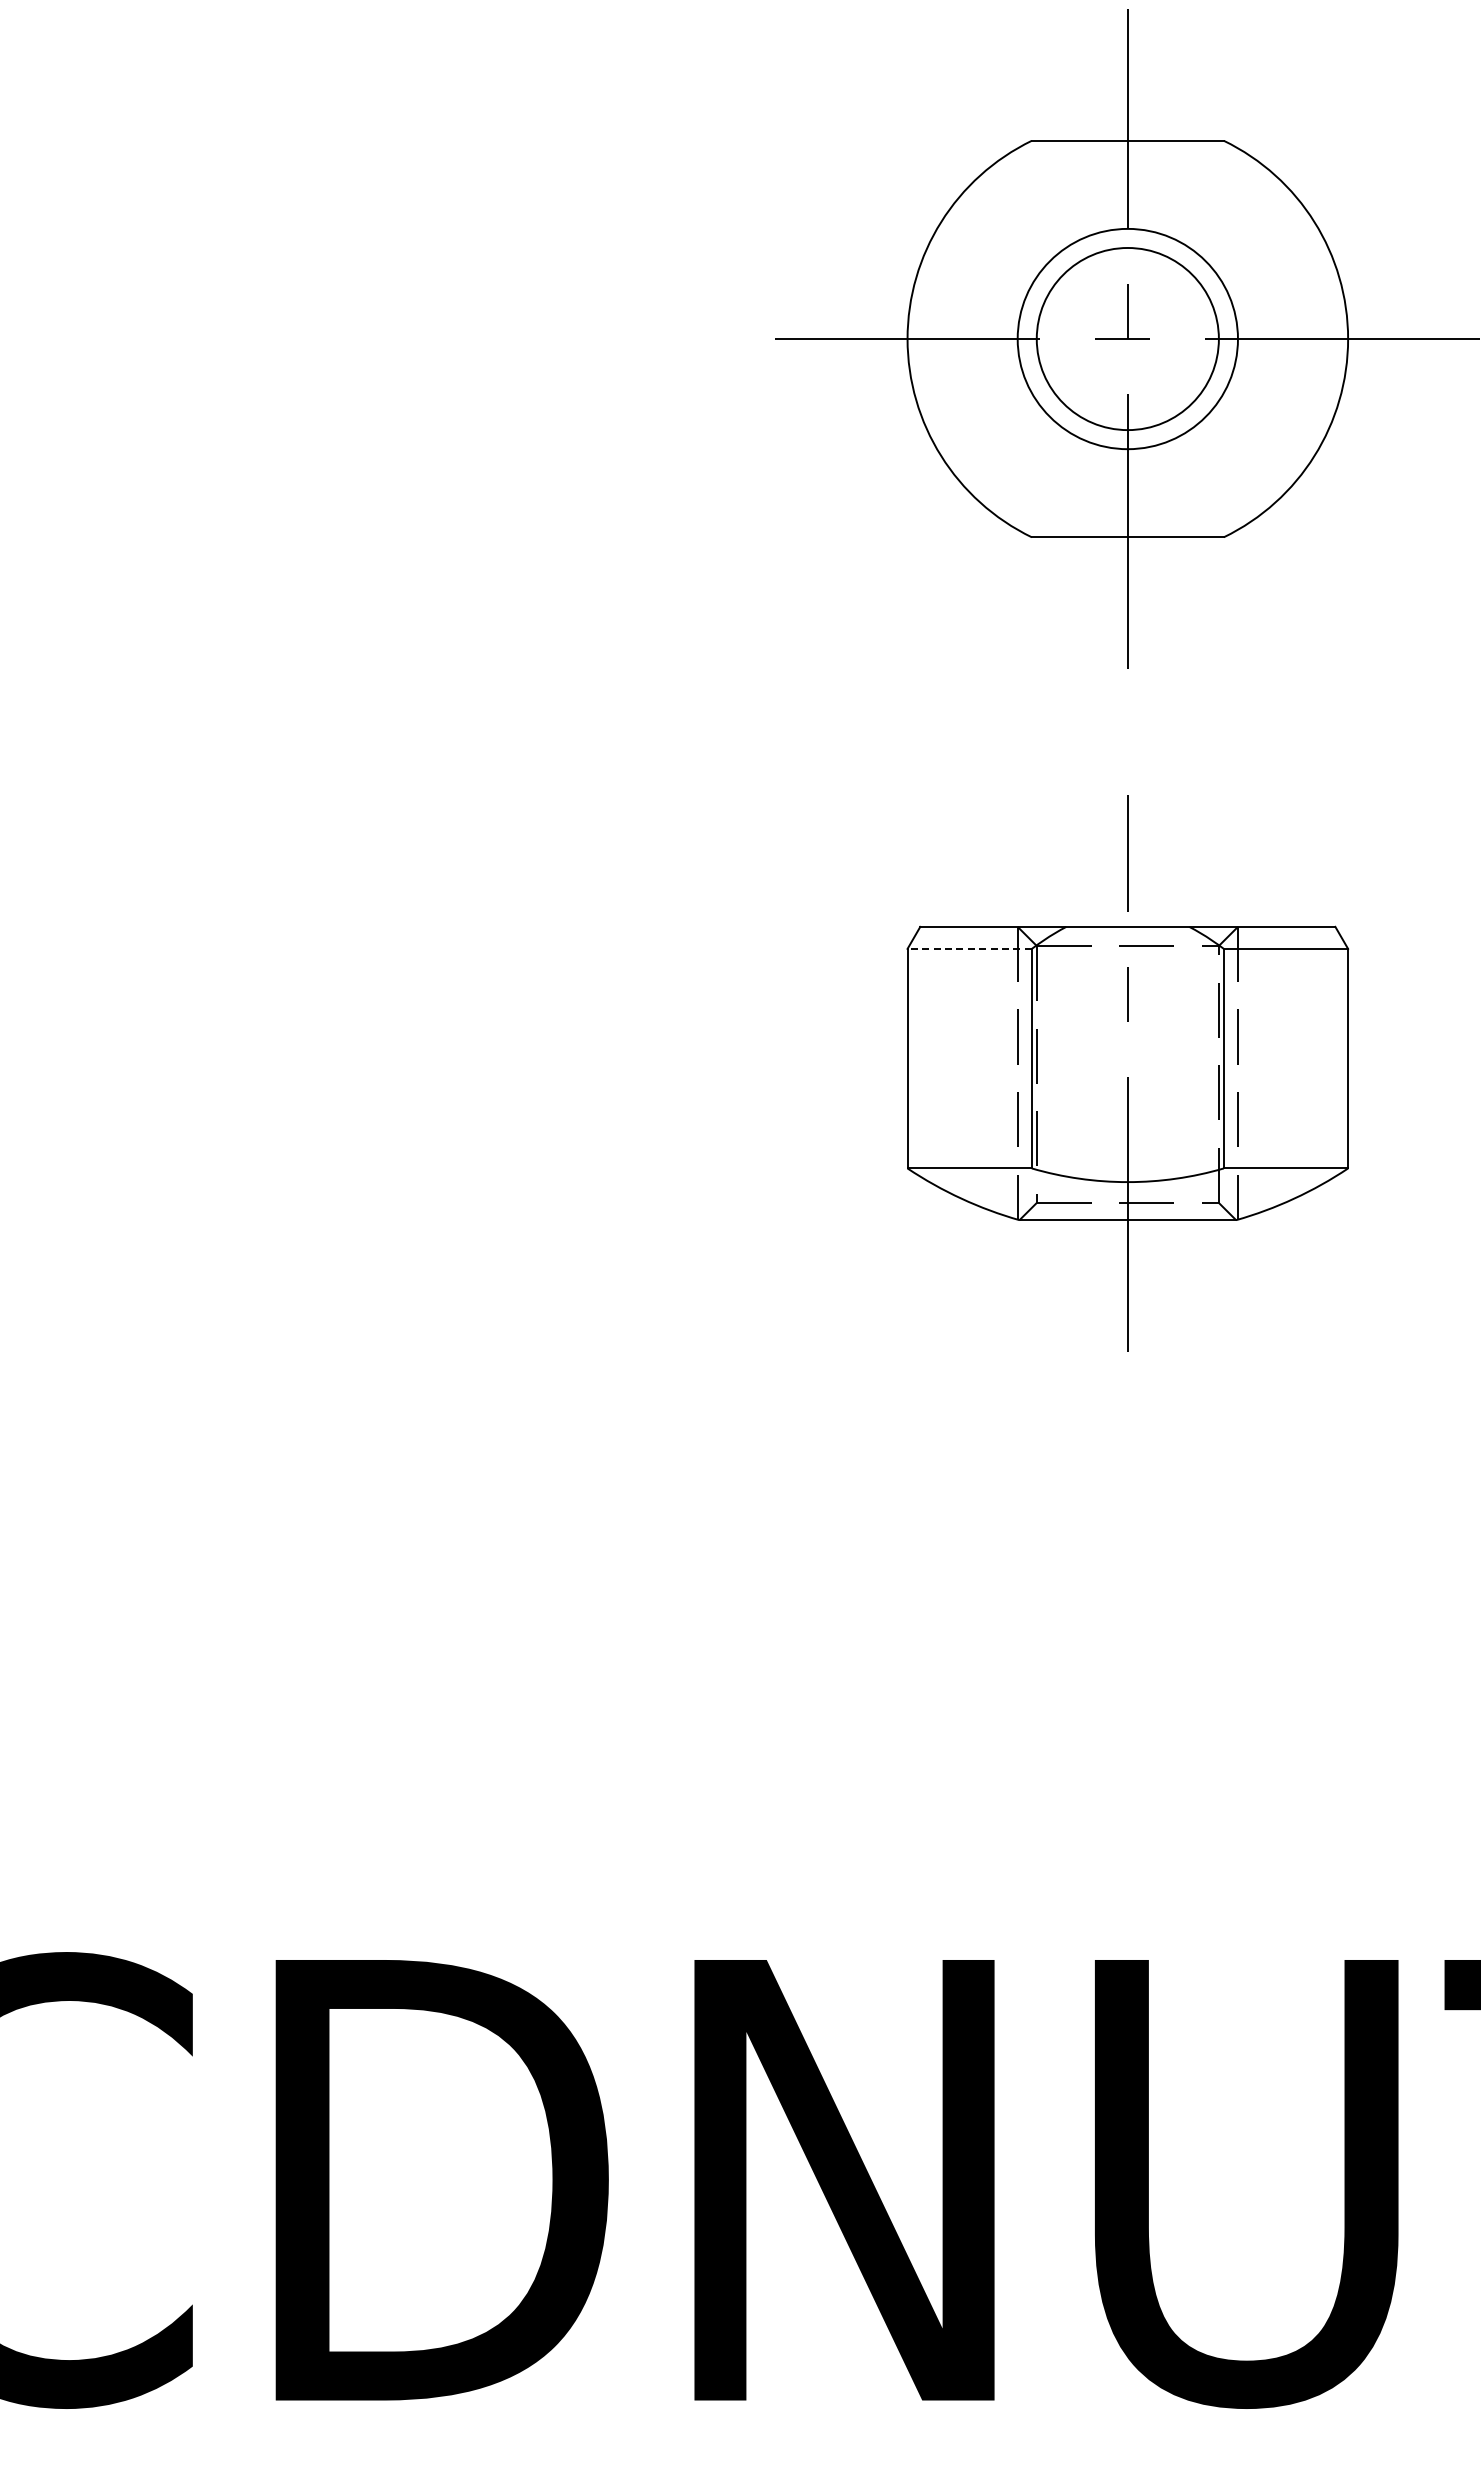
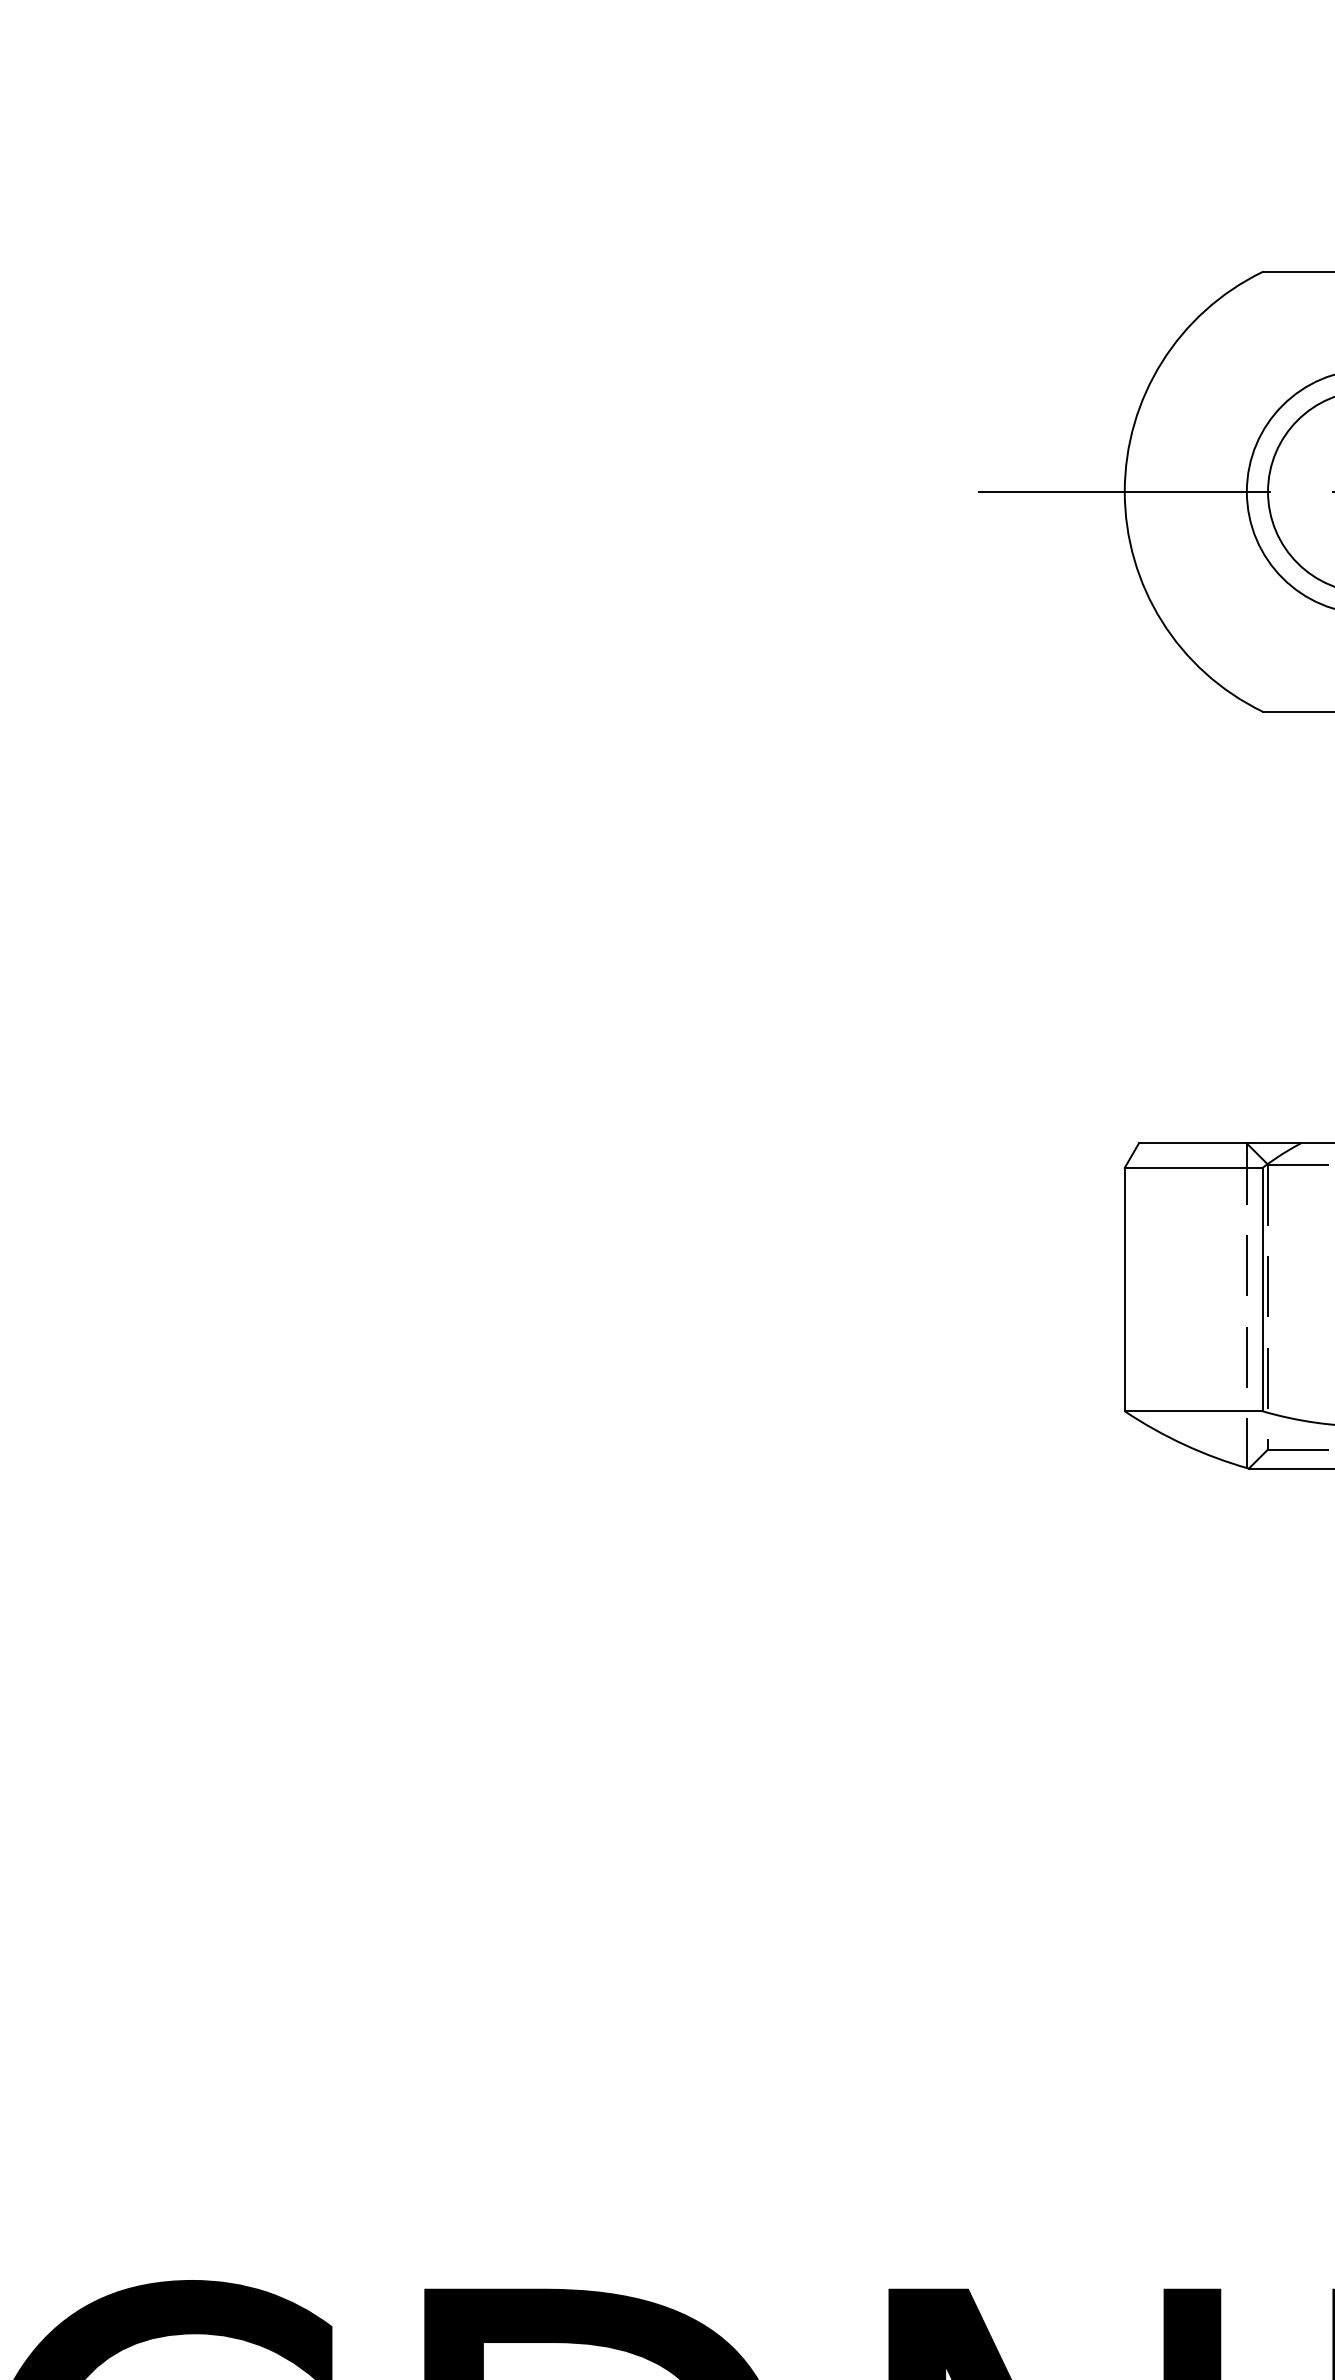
line: (969, 948) -> (1193, 1167), dashed -> solid

